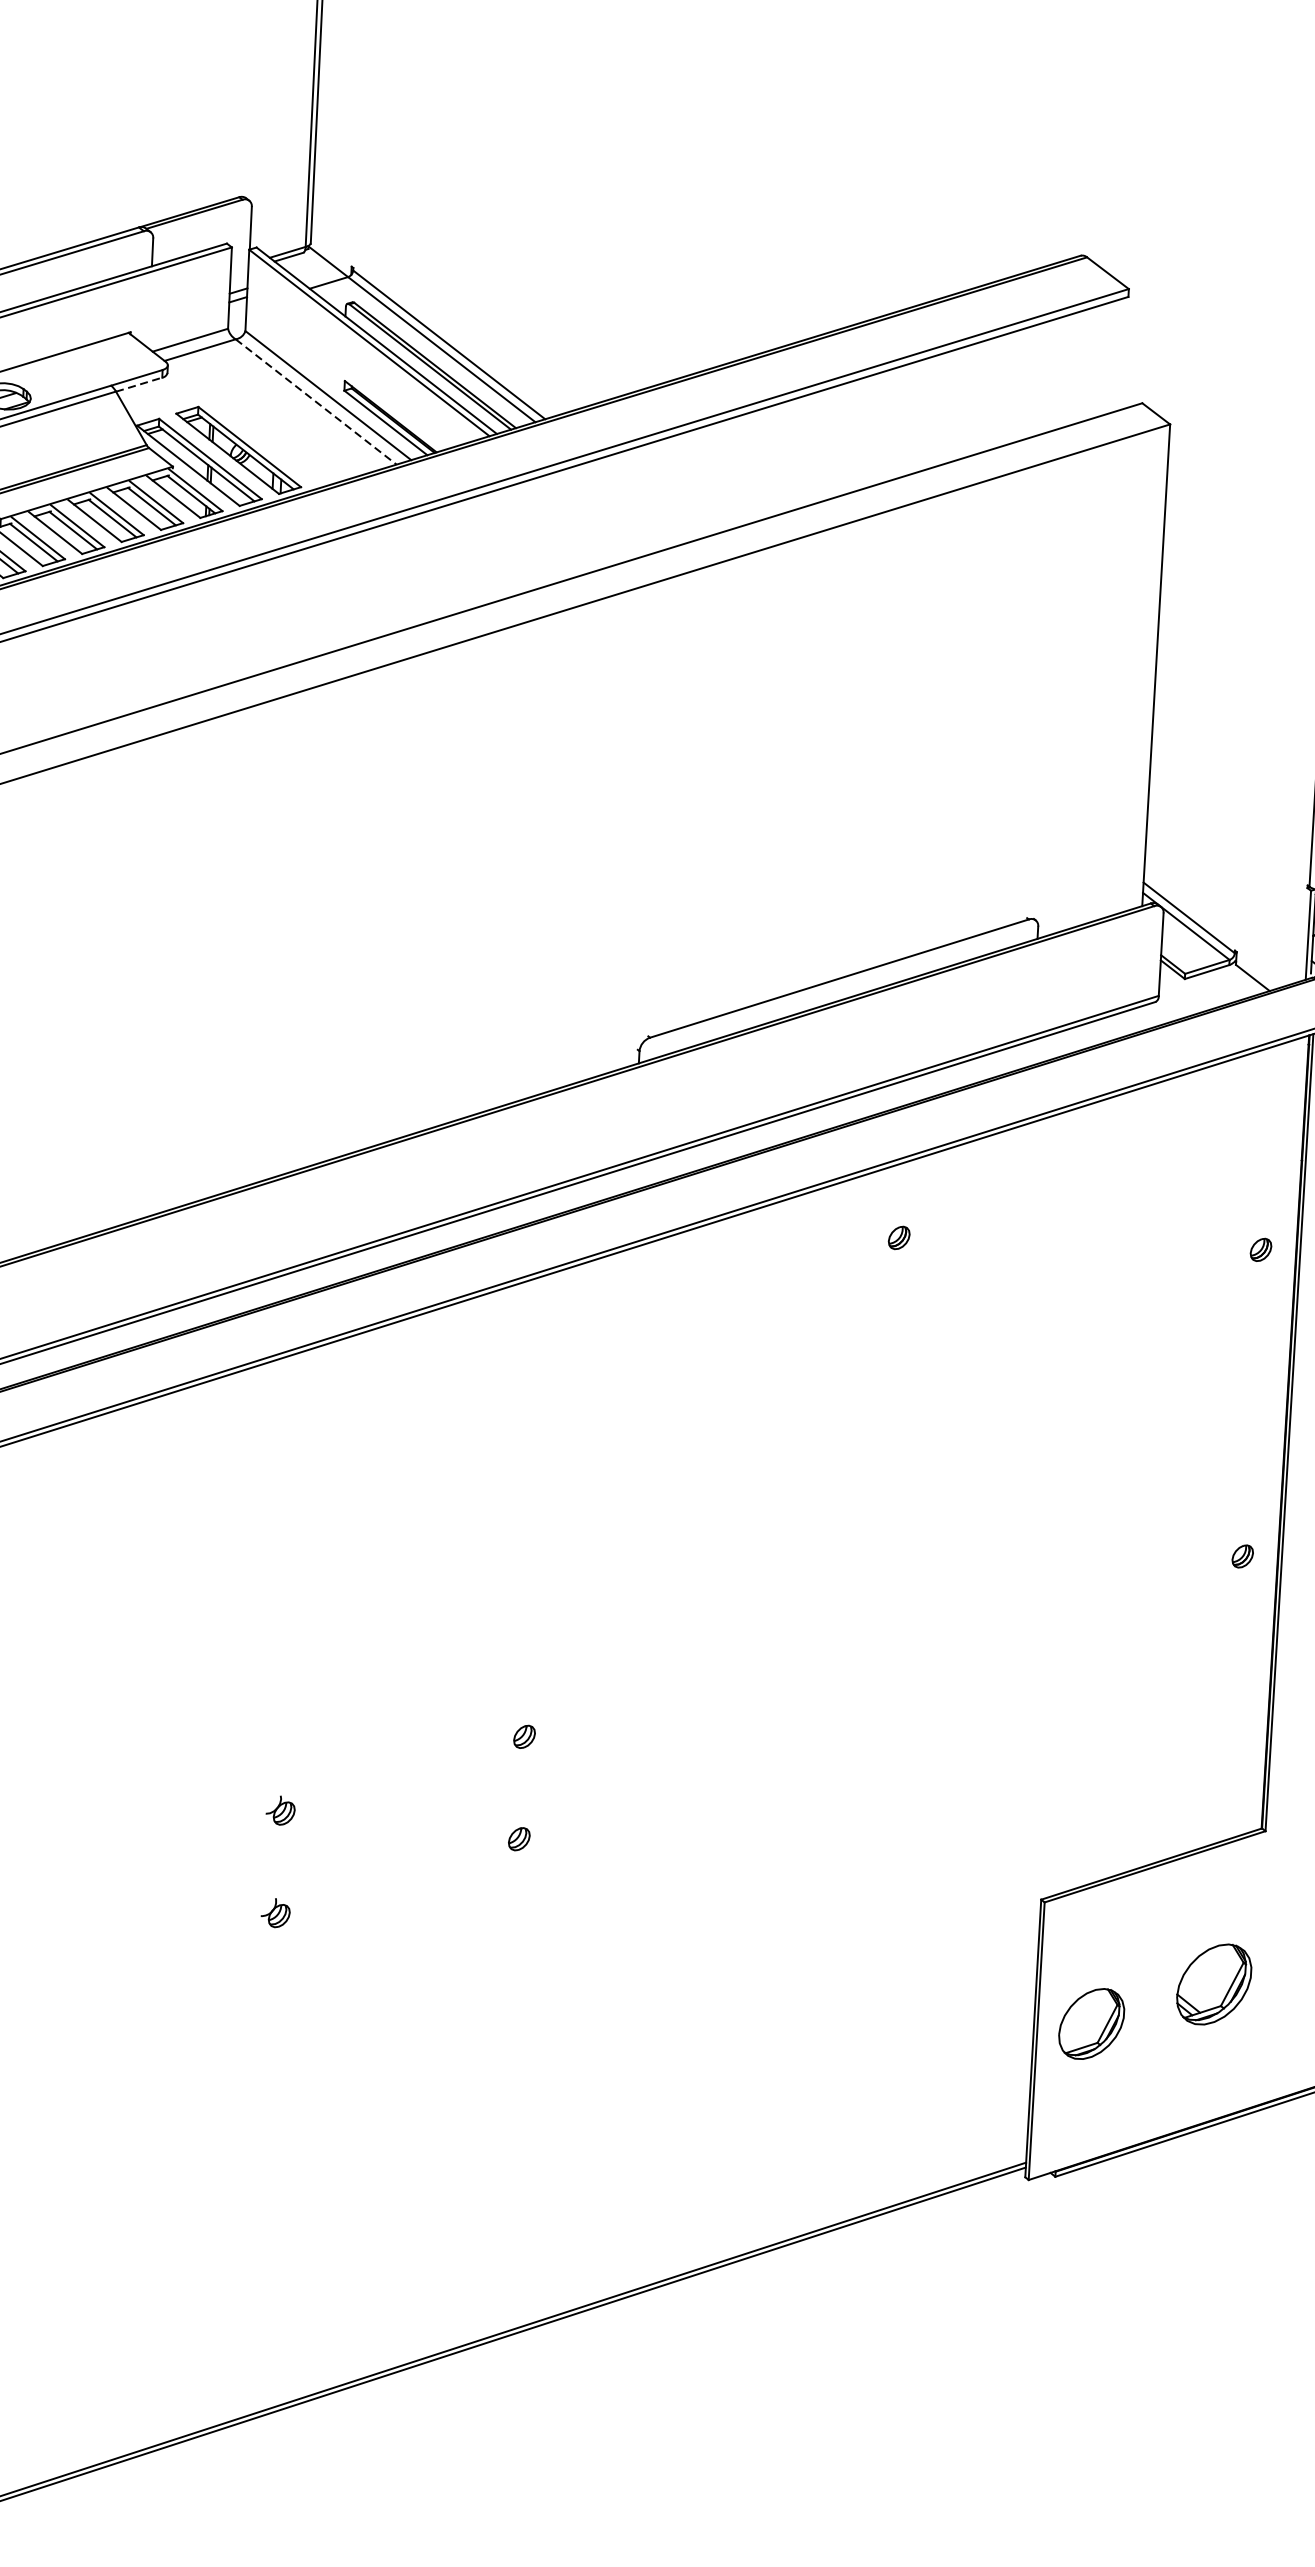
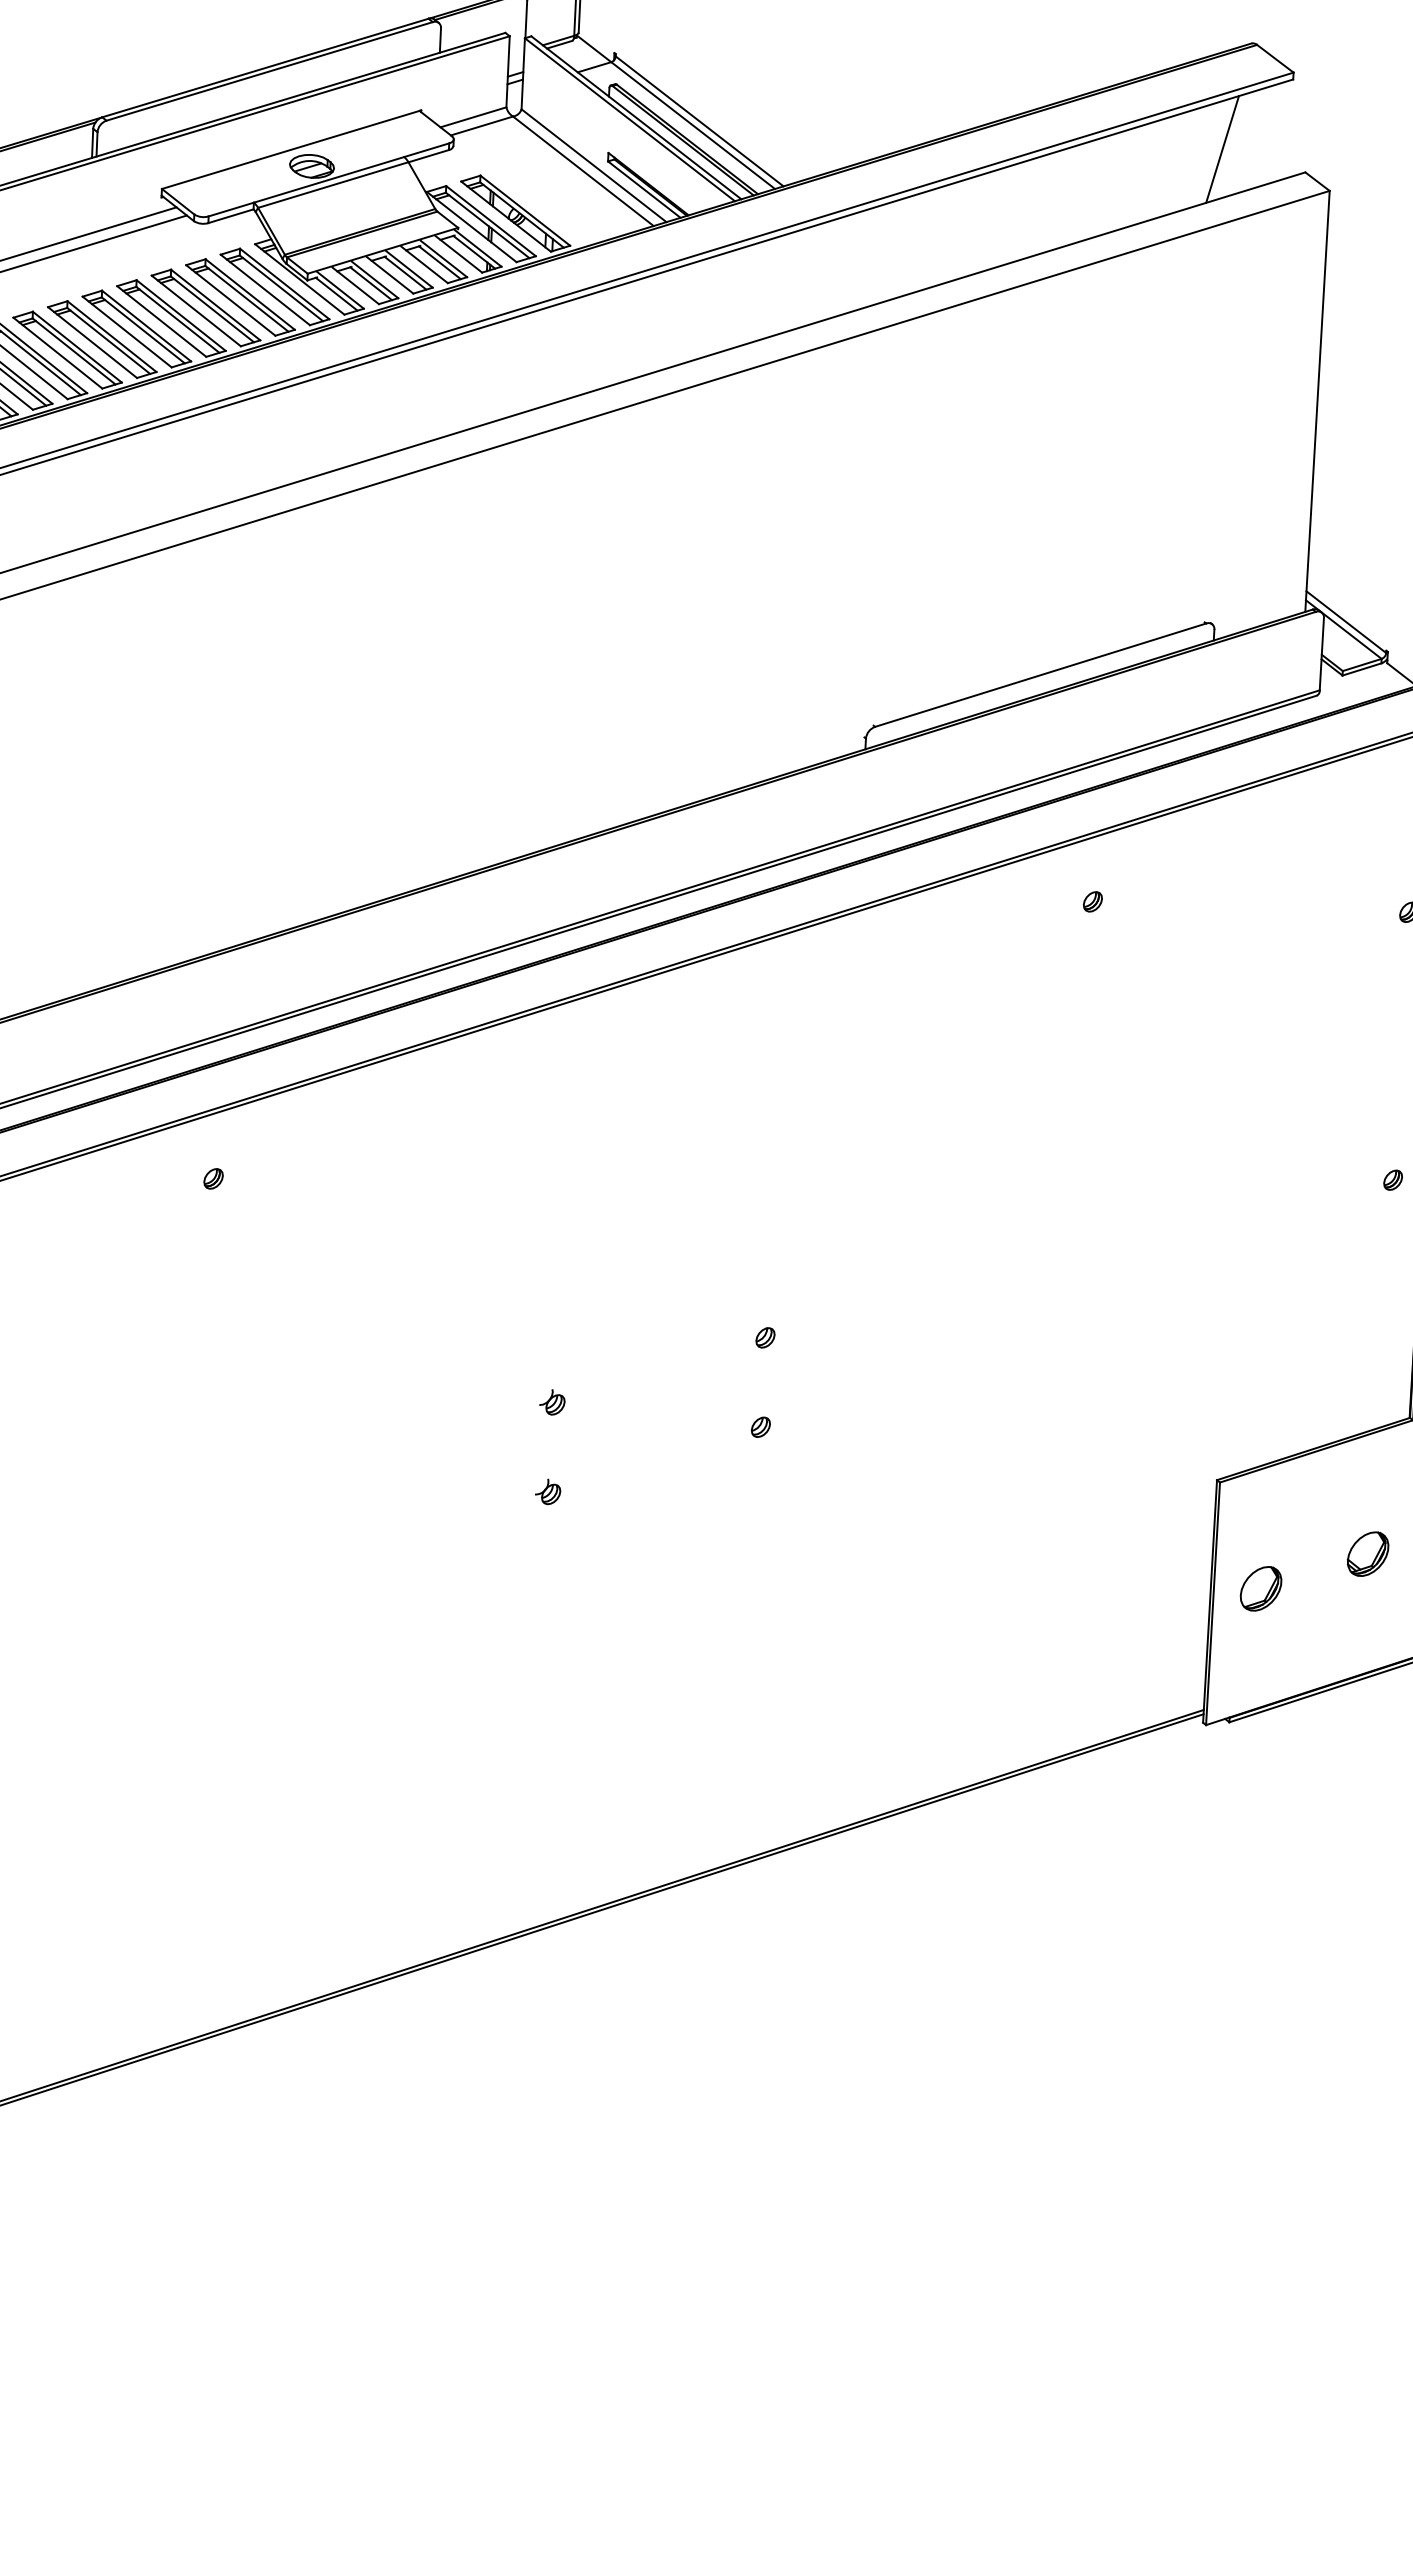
line: (1047, 377) -> (1222, 149), added
line: (140, 385) -> (429, 156), dashed -> solid
line: (316, 402) -> (583, 171), dashed -> solid
part: (1213, 1983) -> (1367, 1553), size x0.62
part: (1090, 2023) -> (1260, 1588), size x0.71

